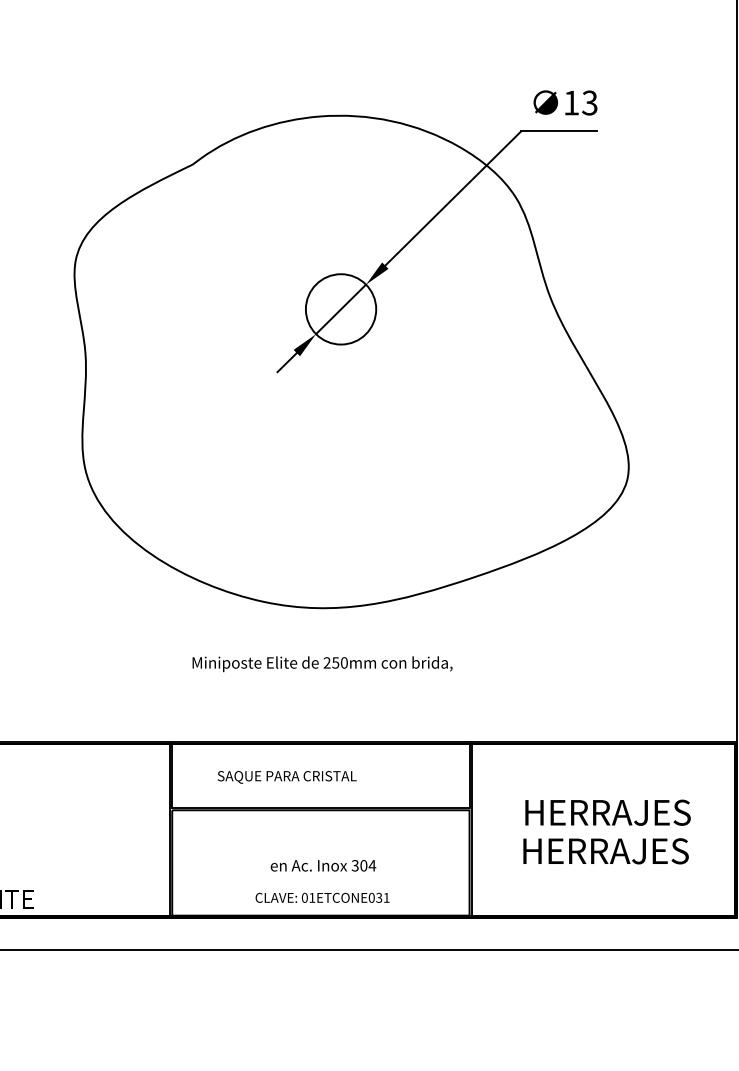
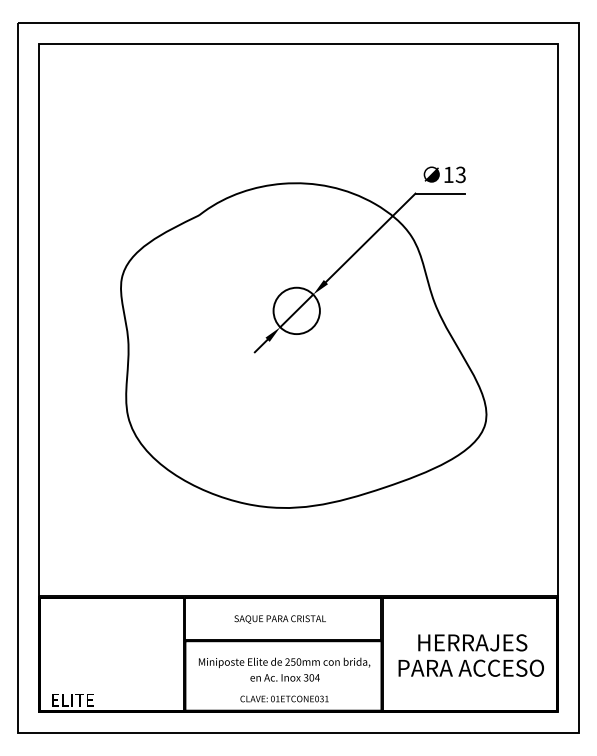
text: (322, 663) -> (284, 662), moved
text: (286, 777) -> (279, 619), moved
text: (606, 850) -> (471, 667), HERRAJES -> PARA ACCESO

